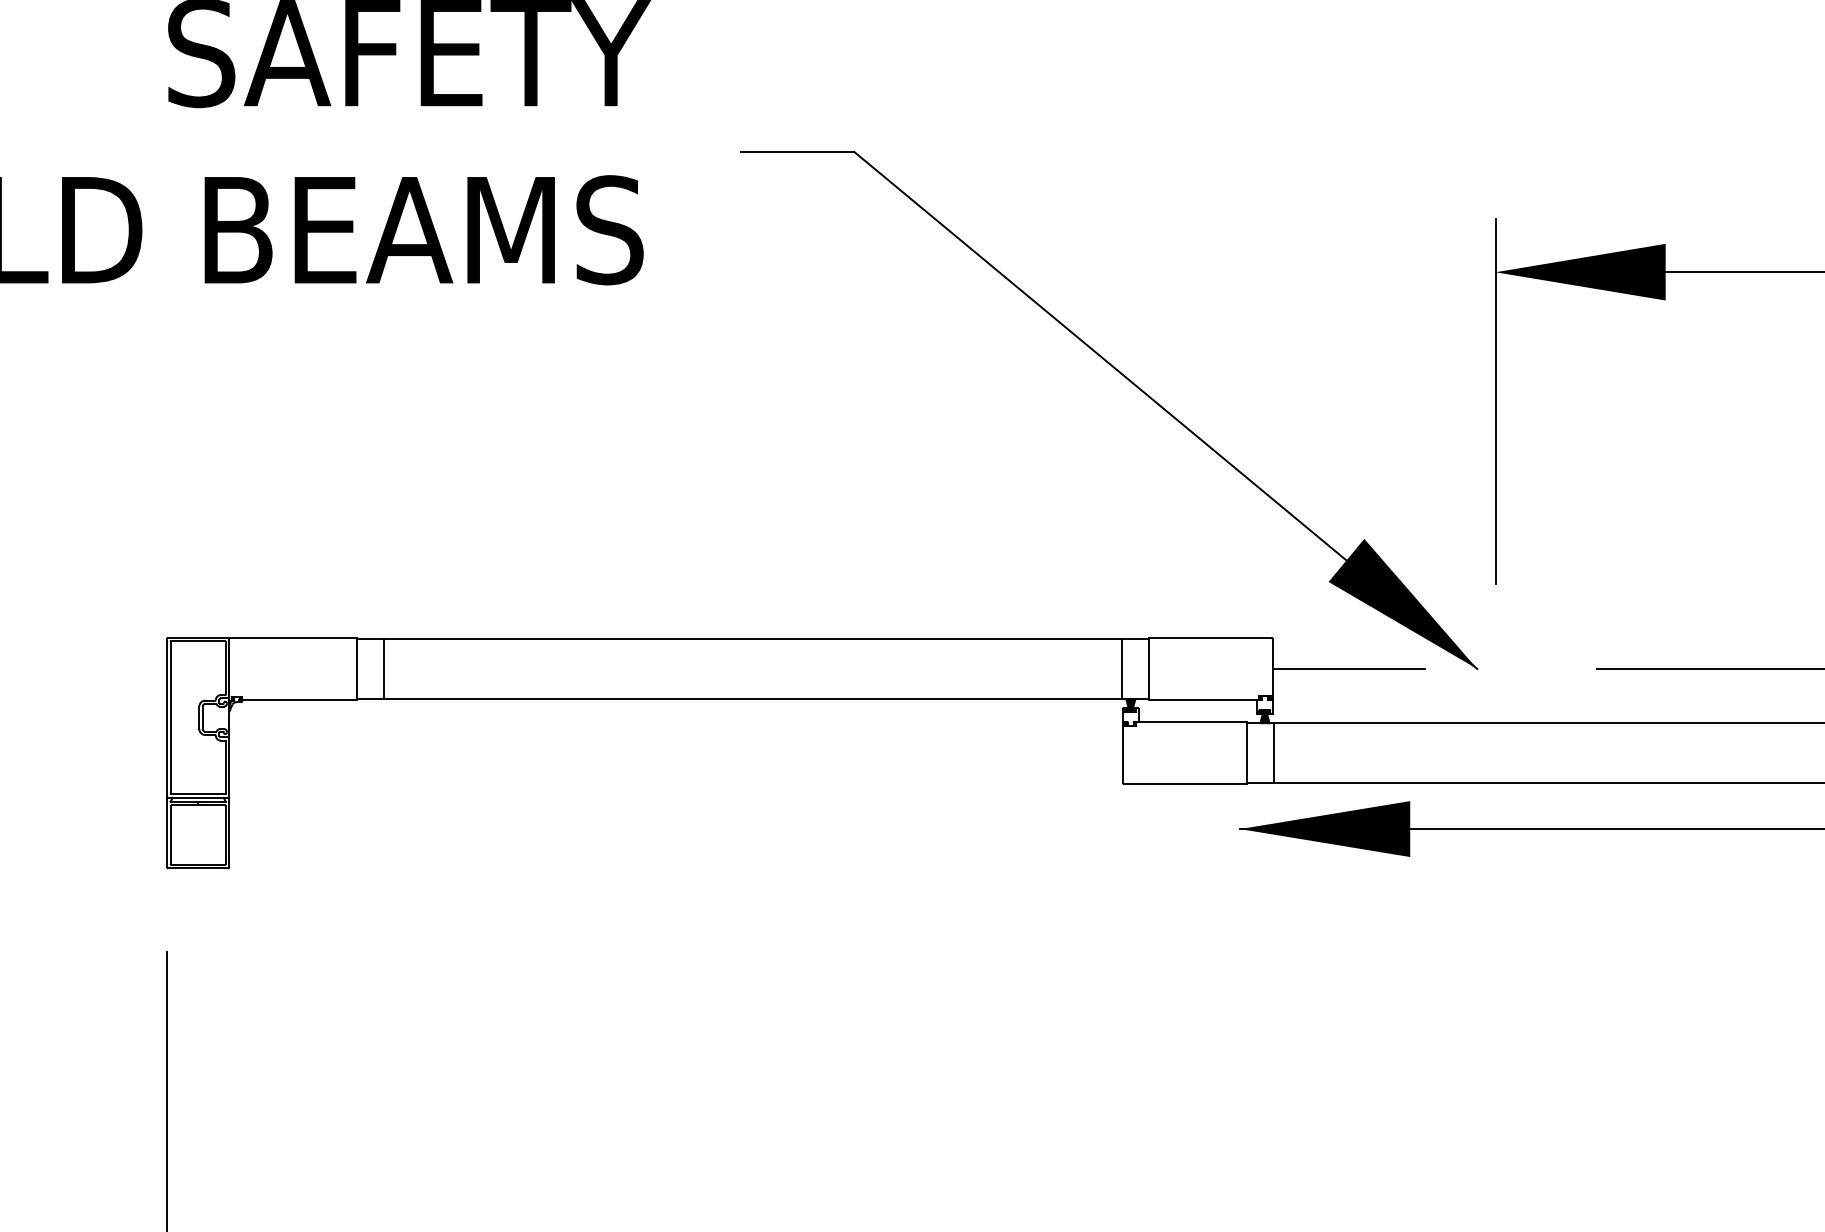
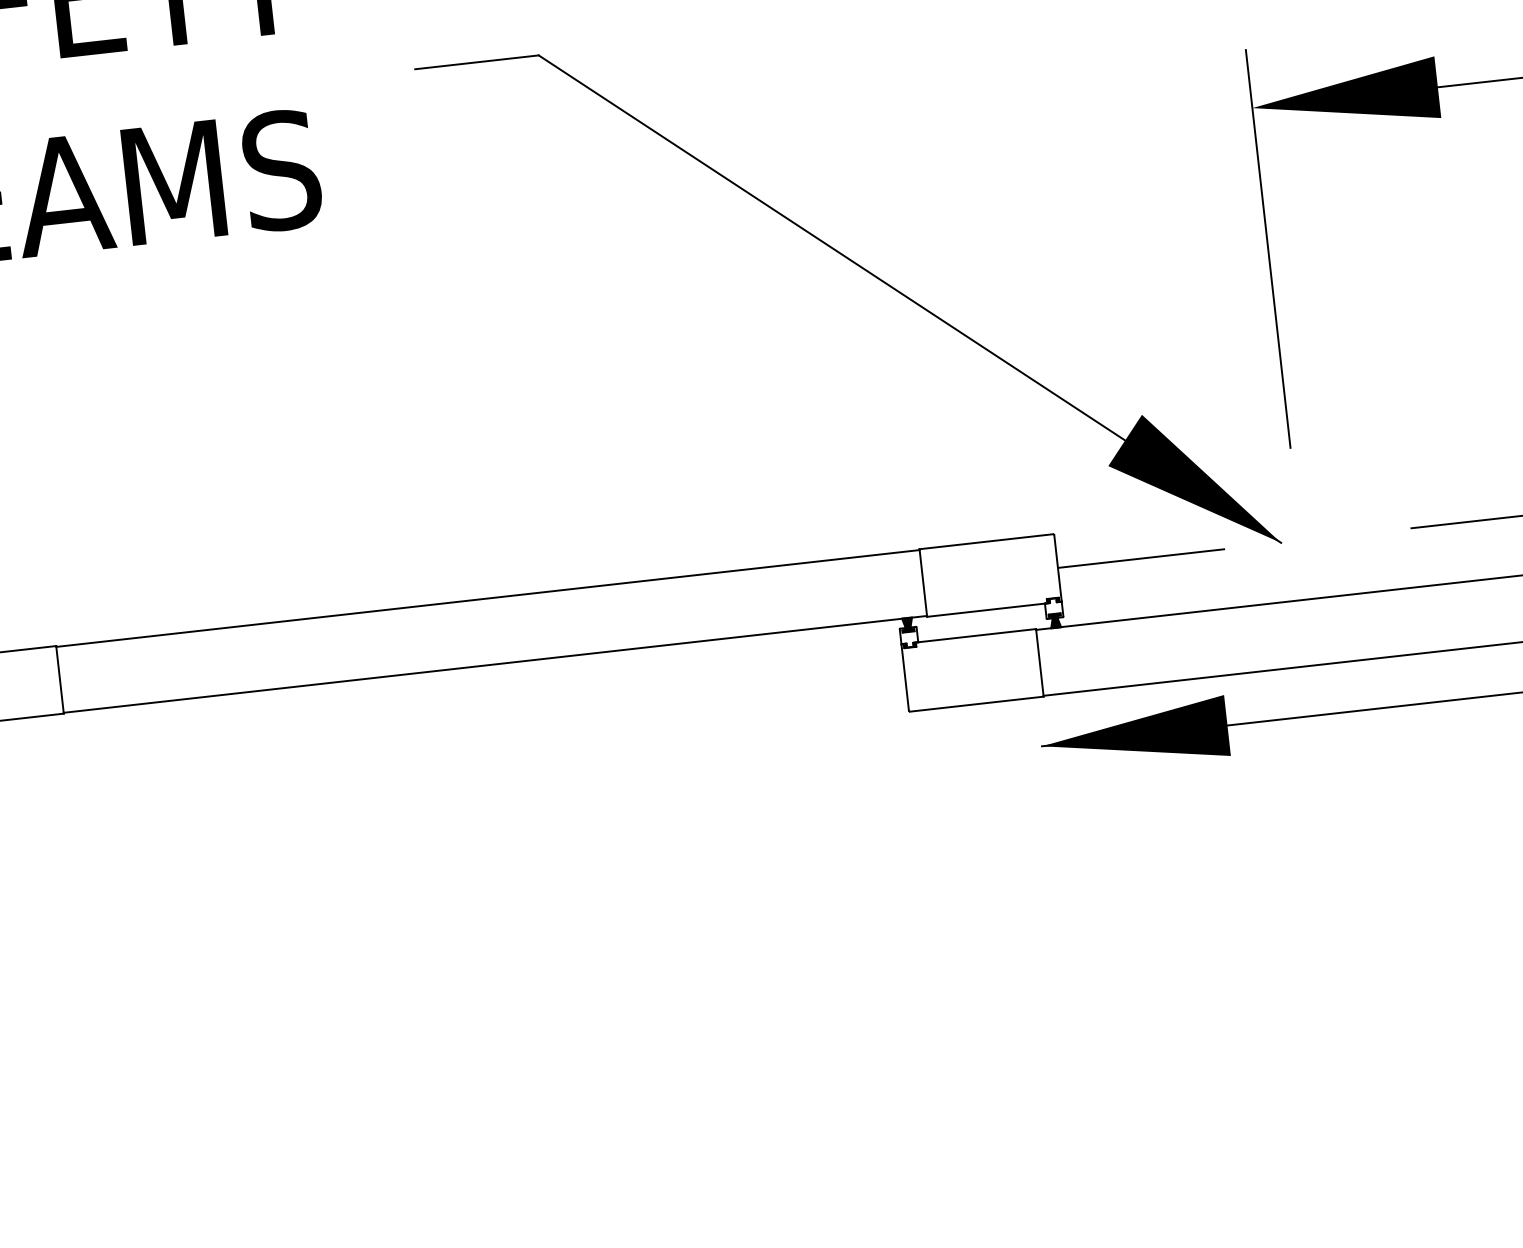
line: (384, 668) -> (89, 675), removed
line: (1122, 668) -> (894, 585), removed
line: (1273, 753) -> (1069, 659), removed

